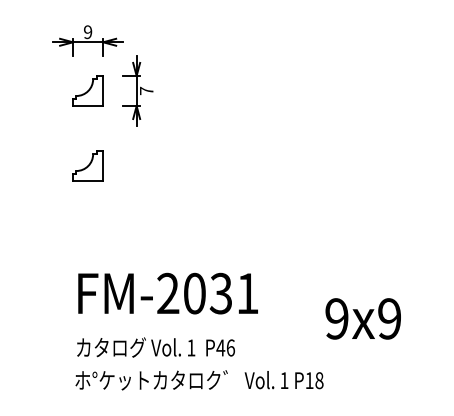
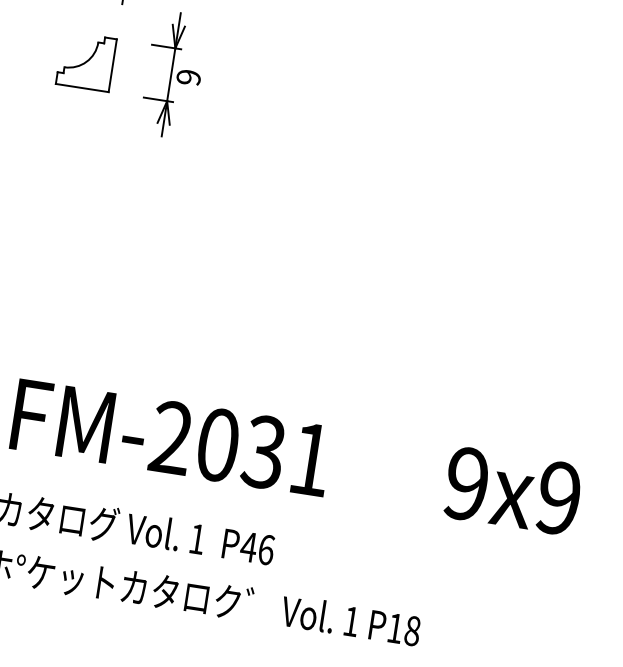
text: (146, 90) -> (188, 76), 7 -> 9
part: (87, 165) -> (65, 191), removed
text: (362, 318) -> (511, 490), moved

